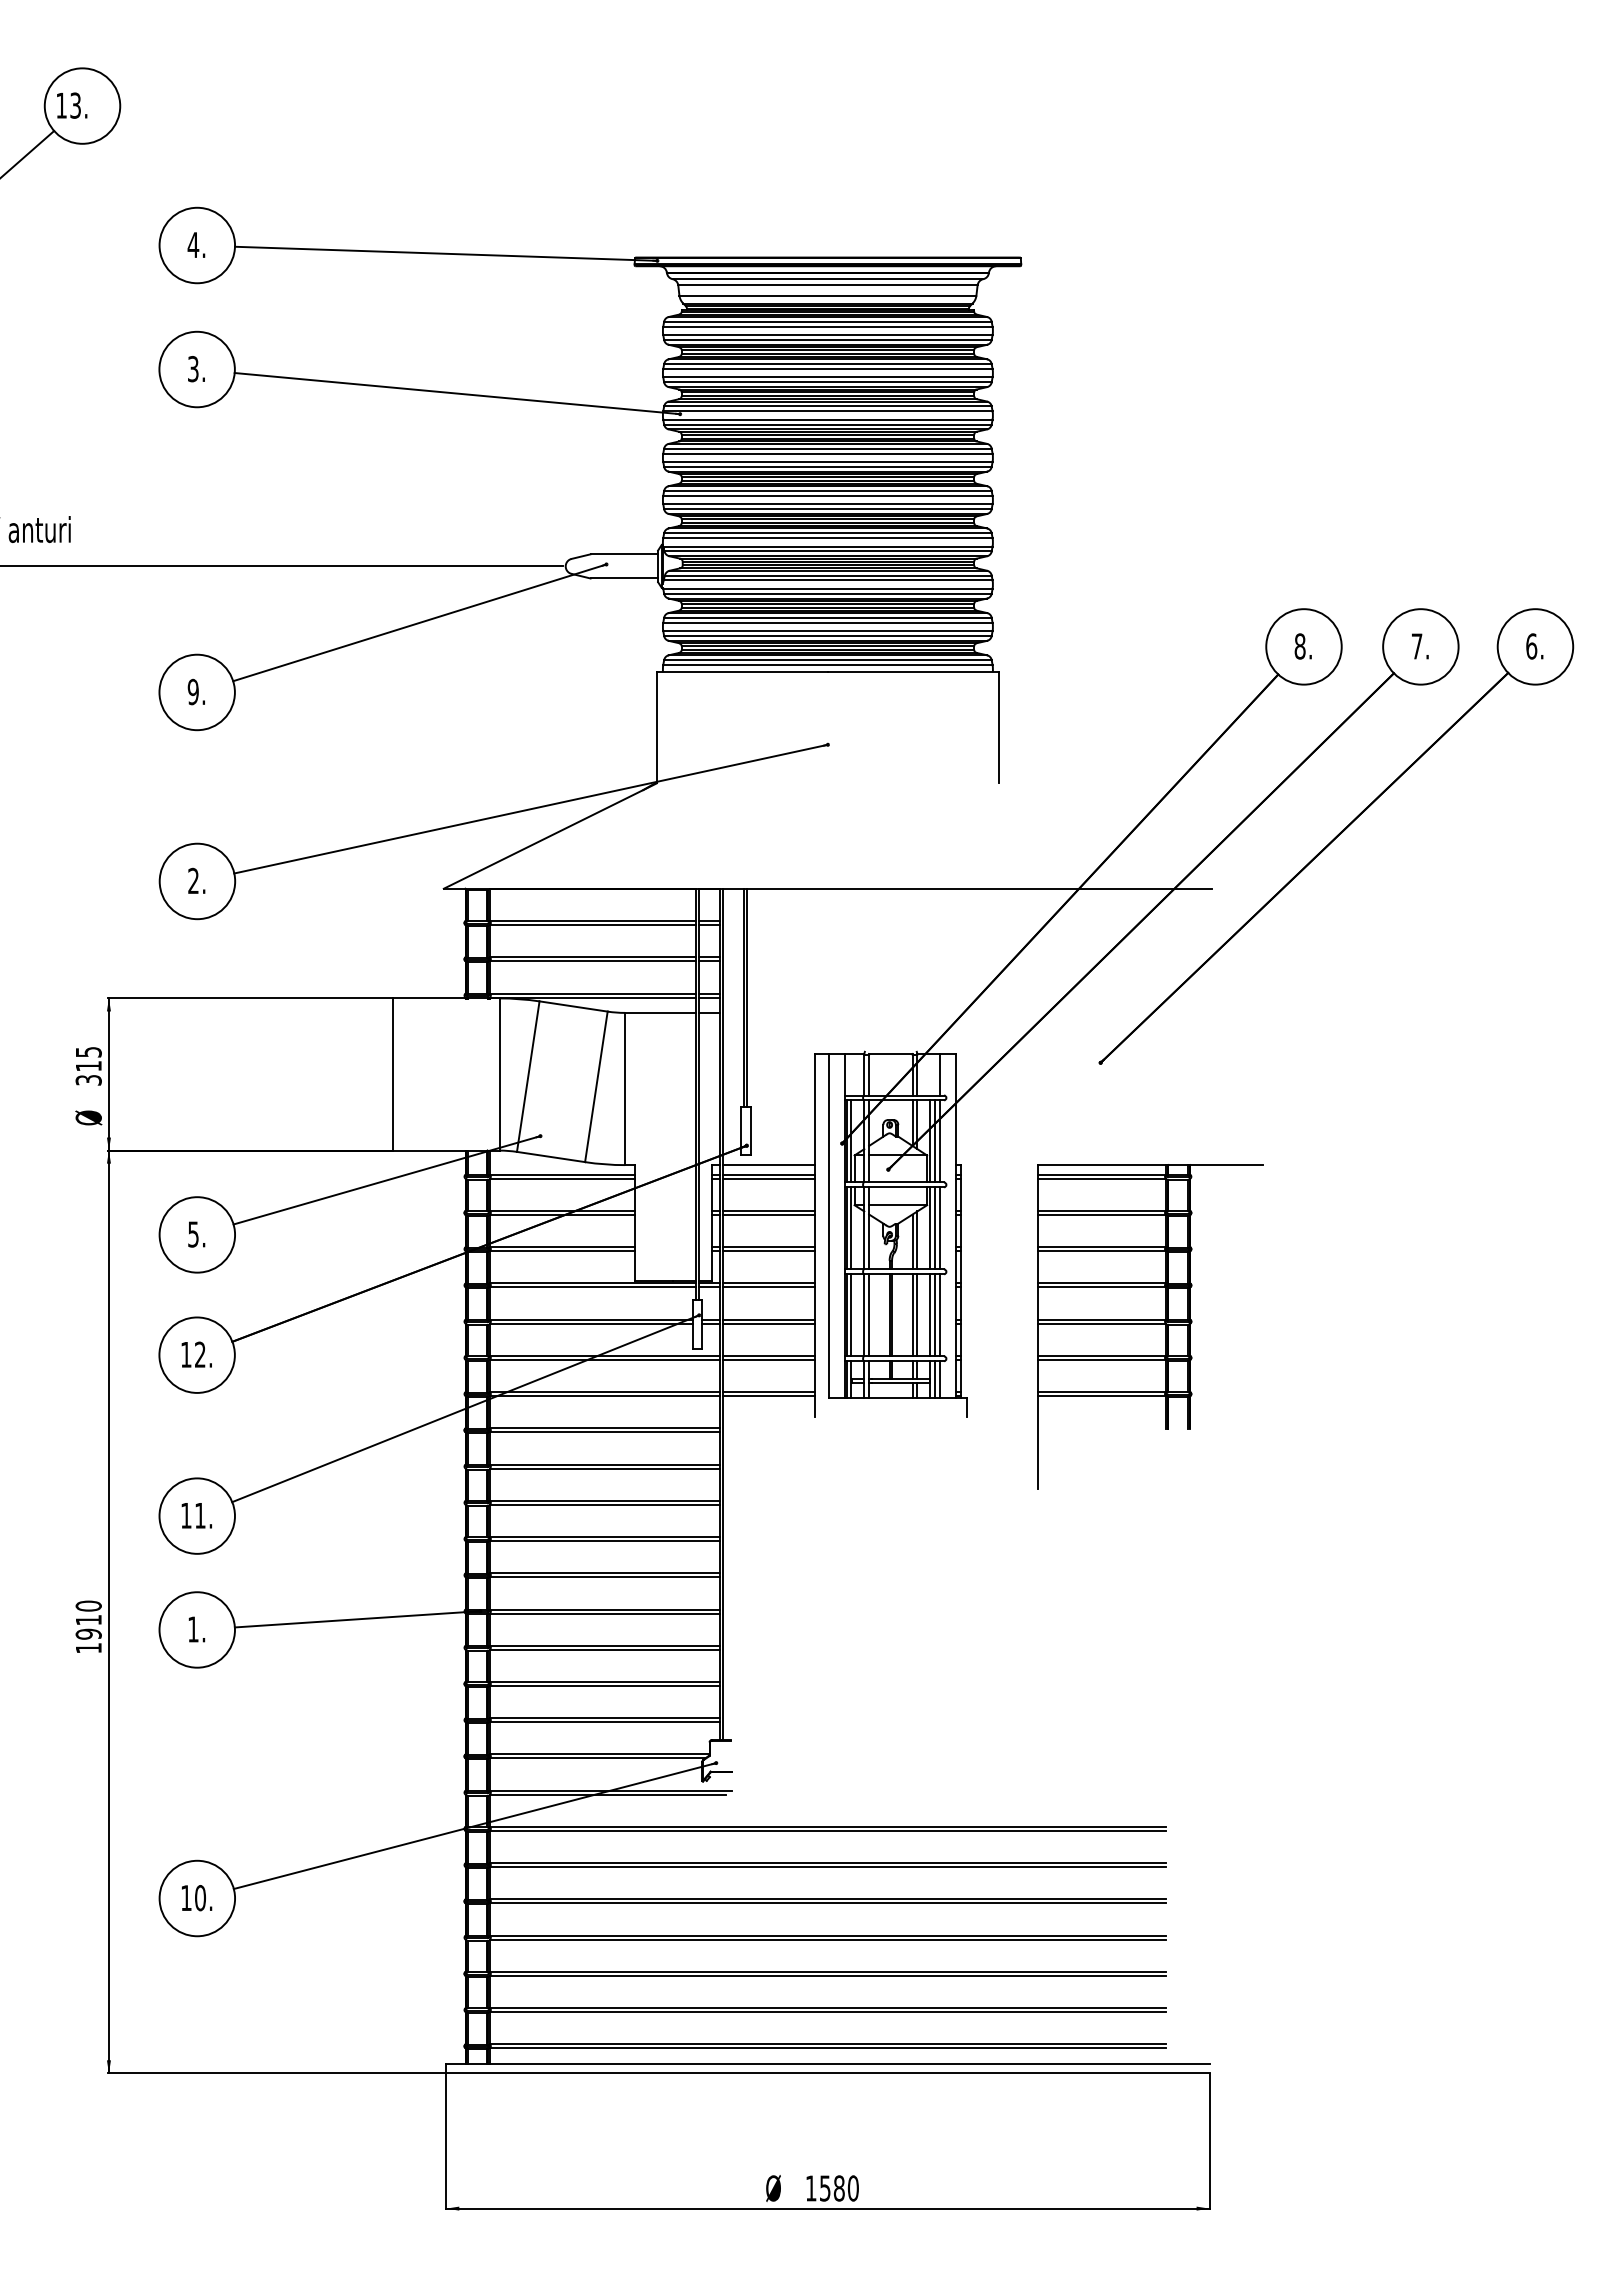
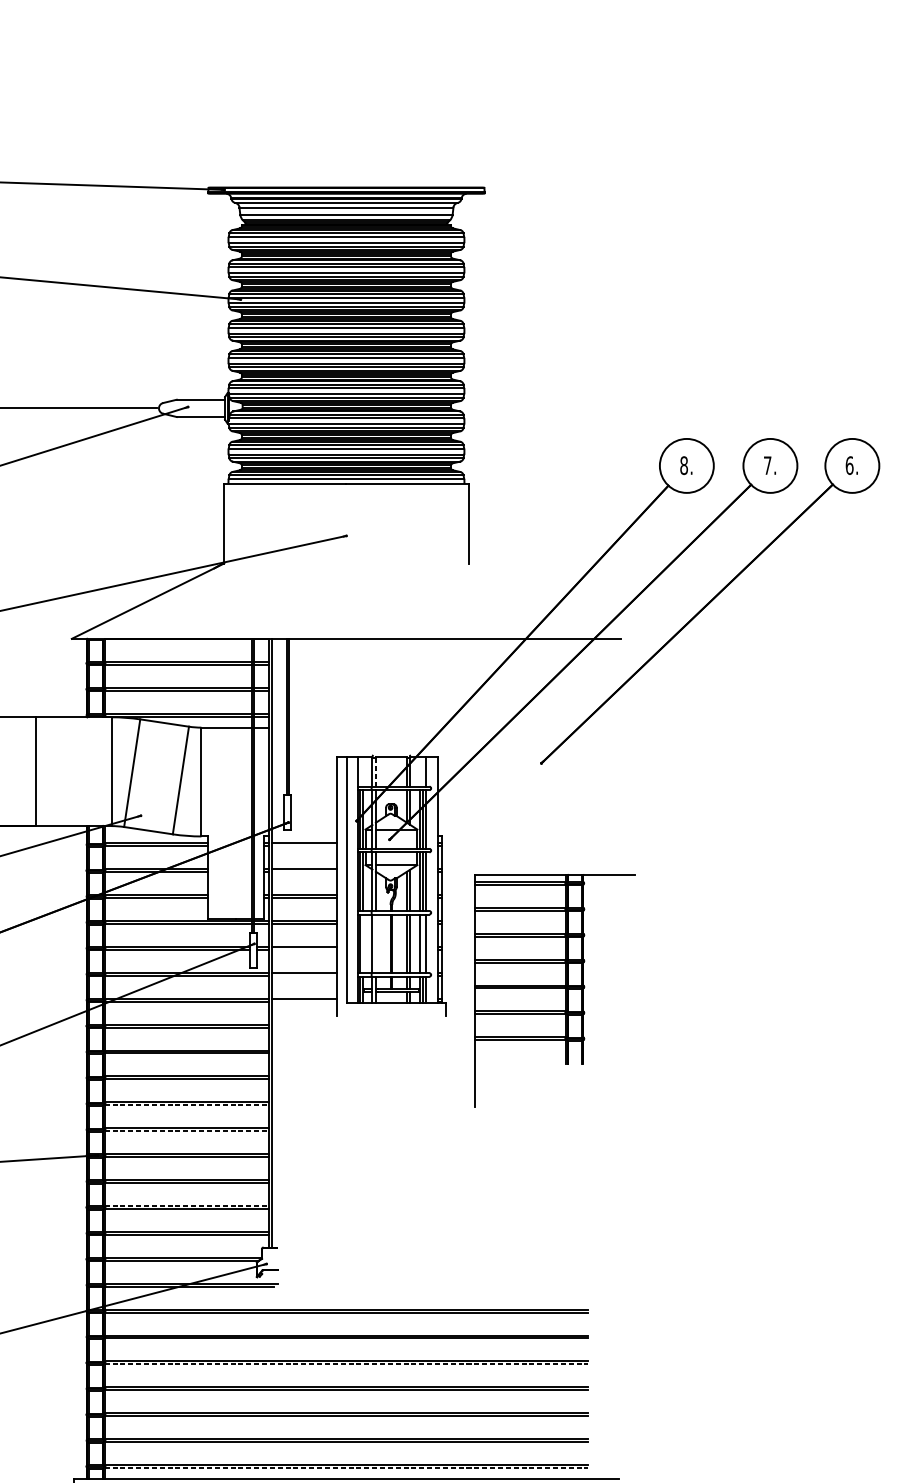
line: (869, 1075) -> (376, 772), solid -> dashed
line: (768, 1165) -> (303, 836), removed
line: (768, 1178) -> (303, 846), removed
line: (768, 1214) -> (303, 871), removed
line: (851, 1315) -> (363, 943), removed
line: (869, 1315) -> (376, 943), removed
line: (935, 1315) -> (423, 943), removed
line: (768, 1323) -> (303, 949), removed
part: (1150, 1326) -> (554, 990), moved
line: (768, 1359) -> (303, 975), removed
line: (768, 1396) -> (303, 1001), removed
line: (605, 1541) -> (187, 1105), solid -> dashed
line: (605, 1577) -> (187, 1131), solid -> dashed
line: (605, 1681) -> (187, 1205), solid -> dashed
line: (828, 1903) -> (346, 1364), solid -> dashed
line: (828, 2048) -> (346, 1468), solid -> dashed

